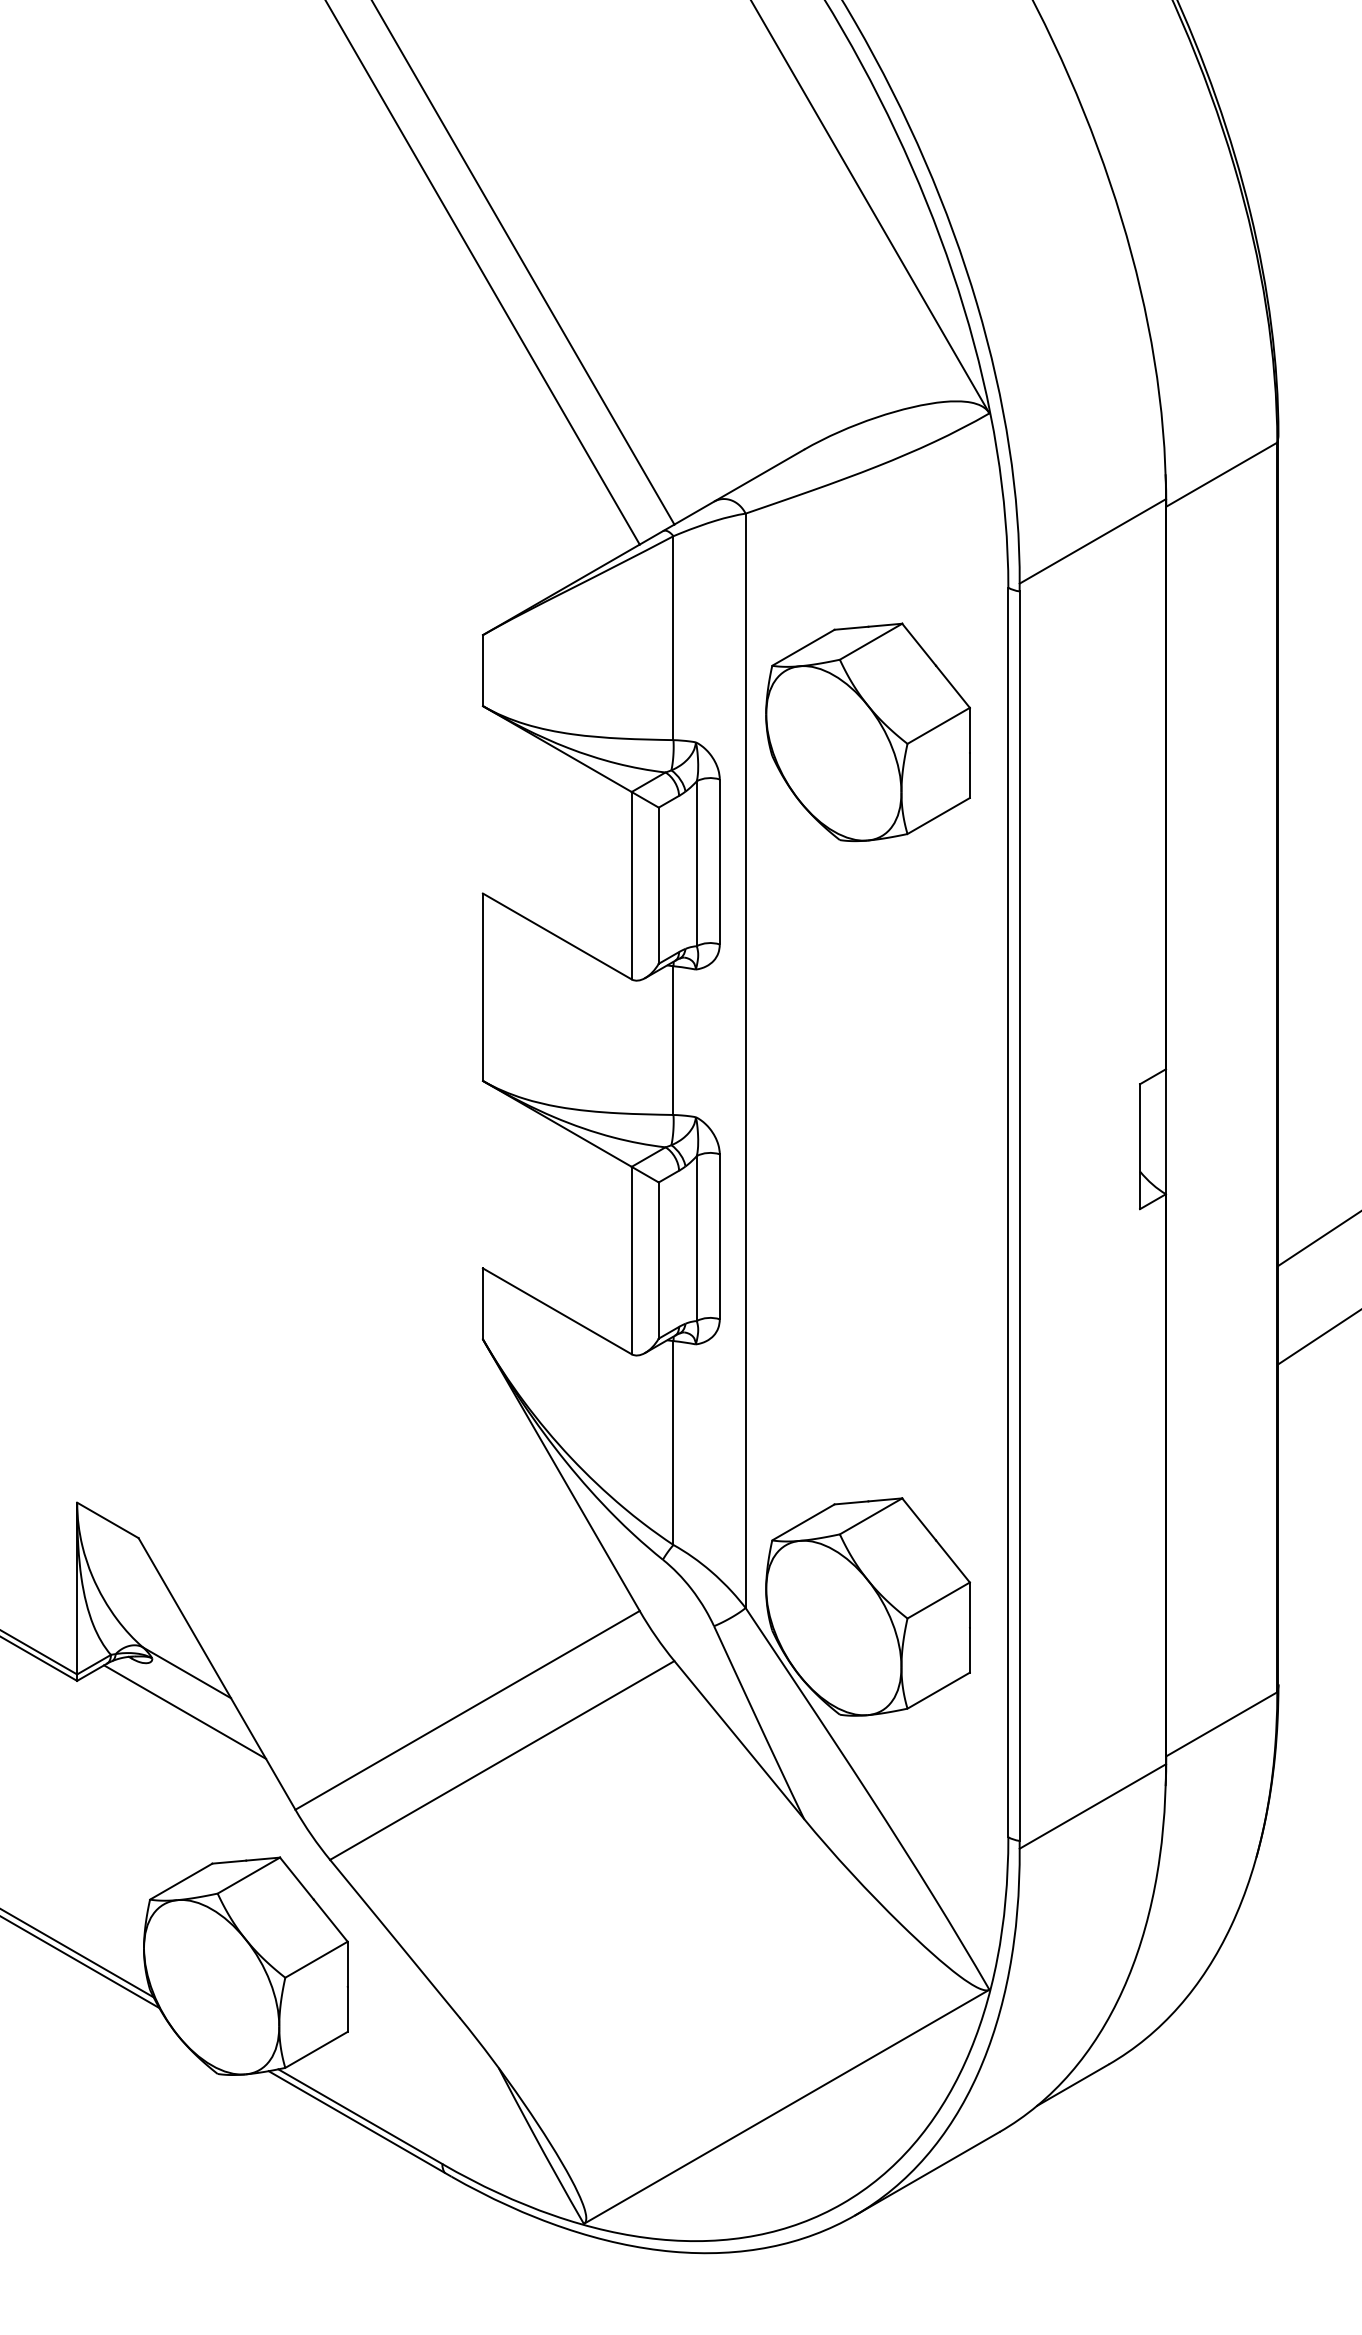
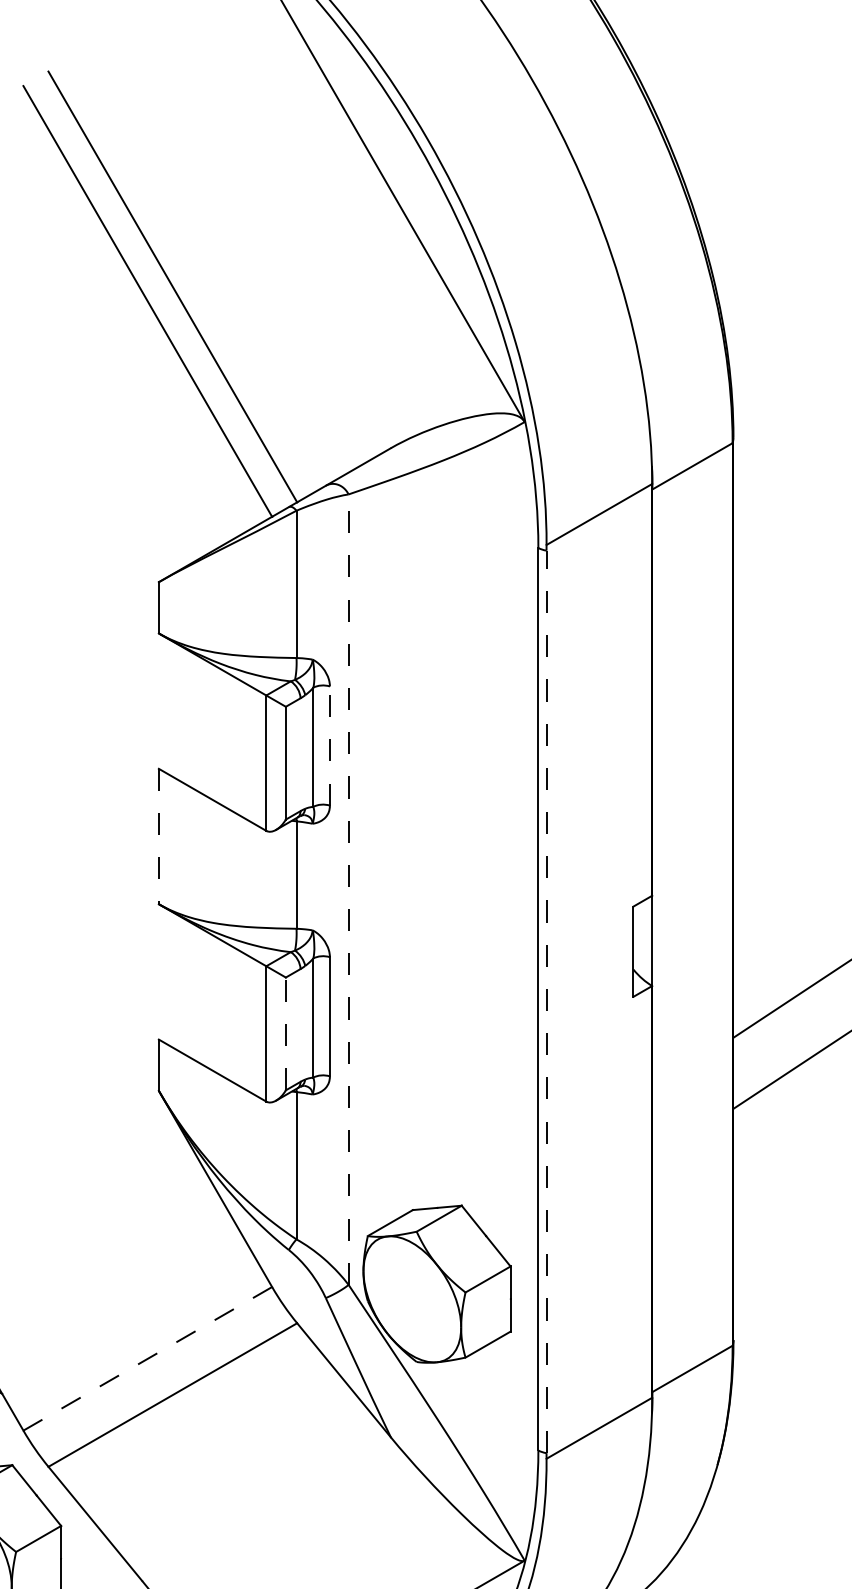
part: (867, 732) -> (436, 652), removed
line: (719, 861) -> (329, 745), solid -> dashed
line: (482, 987) -> (158, 836), solid -> dashed
line: (745, 1060) -> (348, 889), solid -> dashed
line: (1019, 1216) -> (546, 1002), solid -> dashed
line: (658, 1260) -> (285, 1033), solid -> dashed
line: (467, 1710) -> (147, 1358), solid -> dashed

